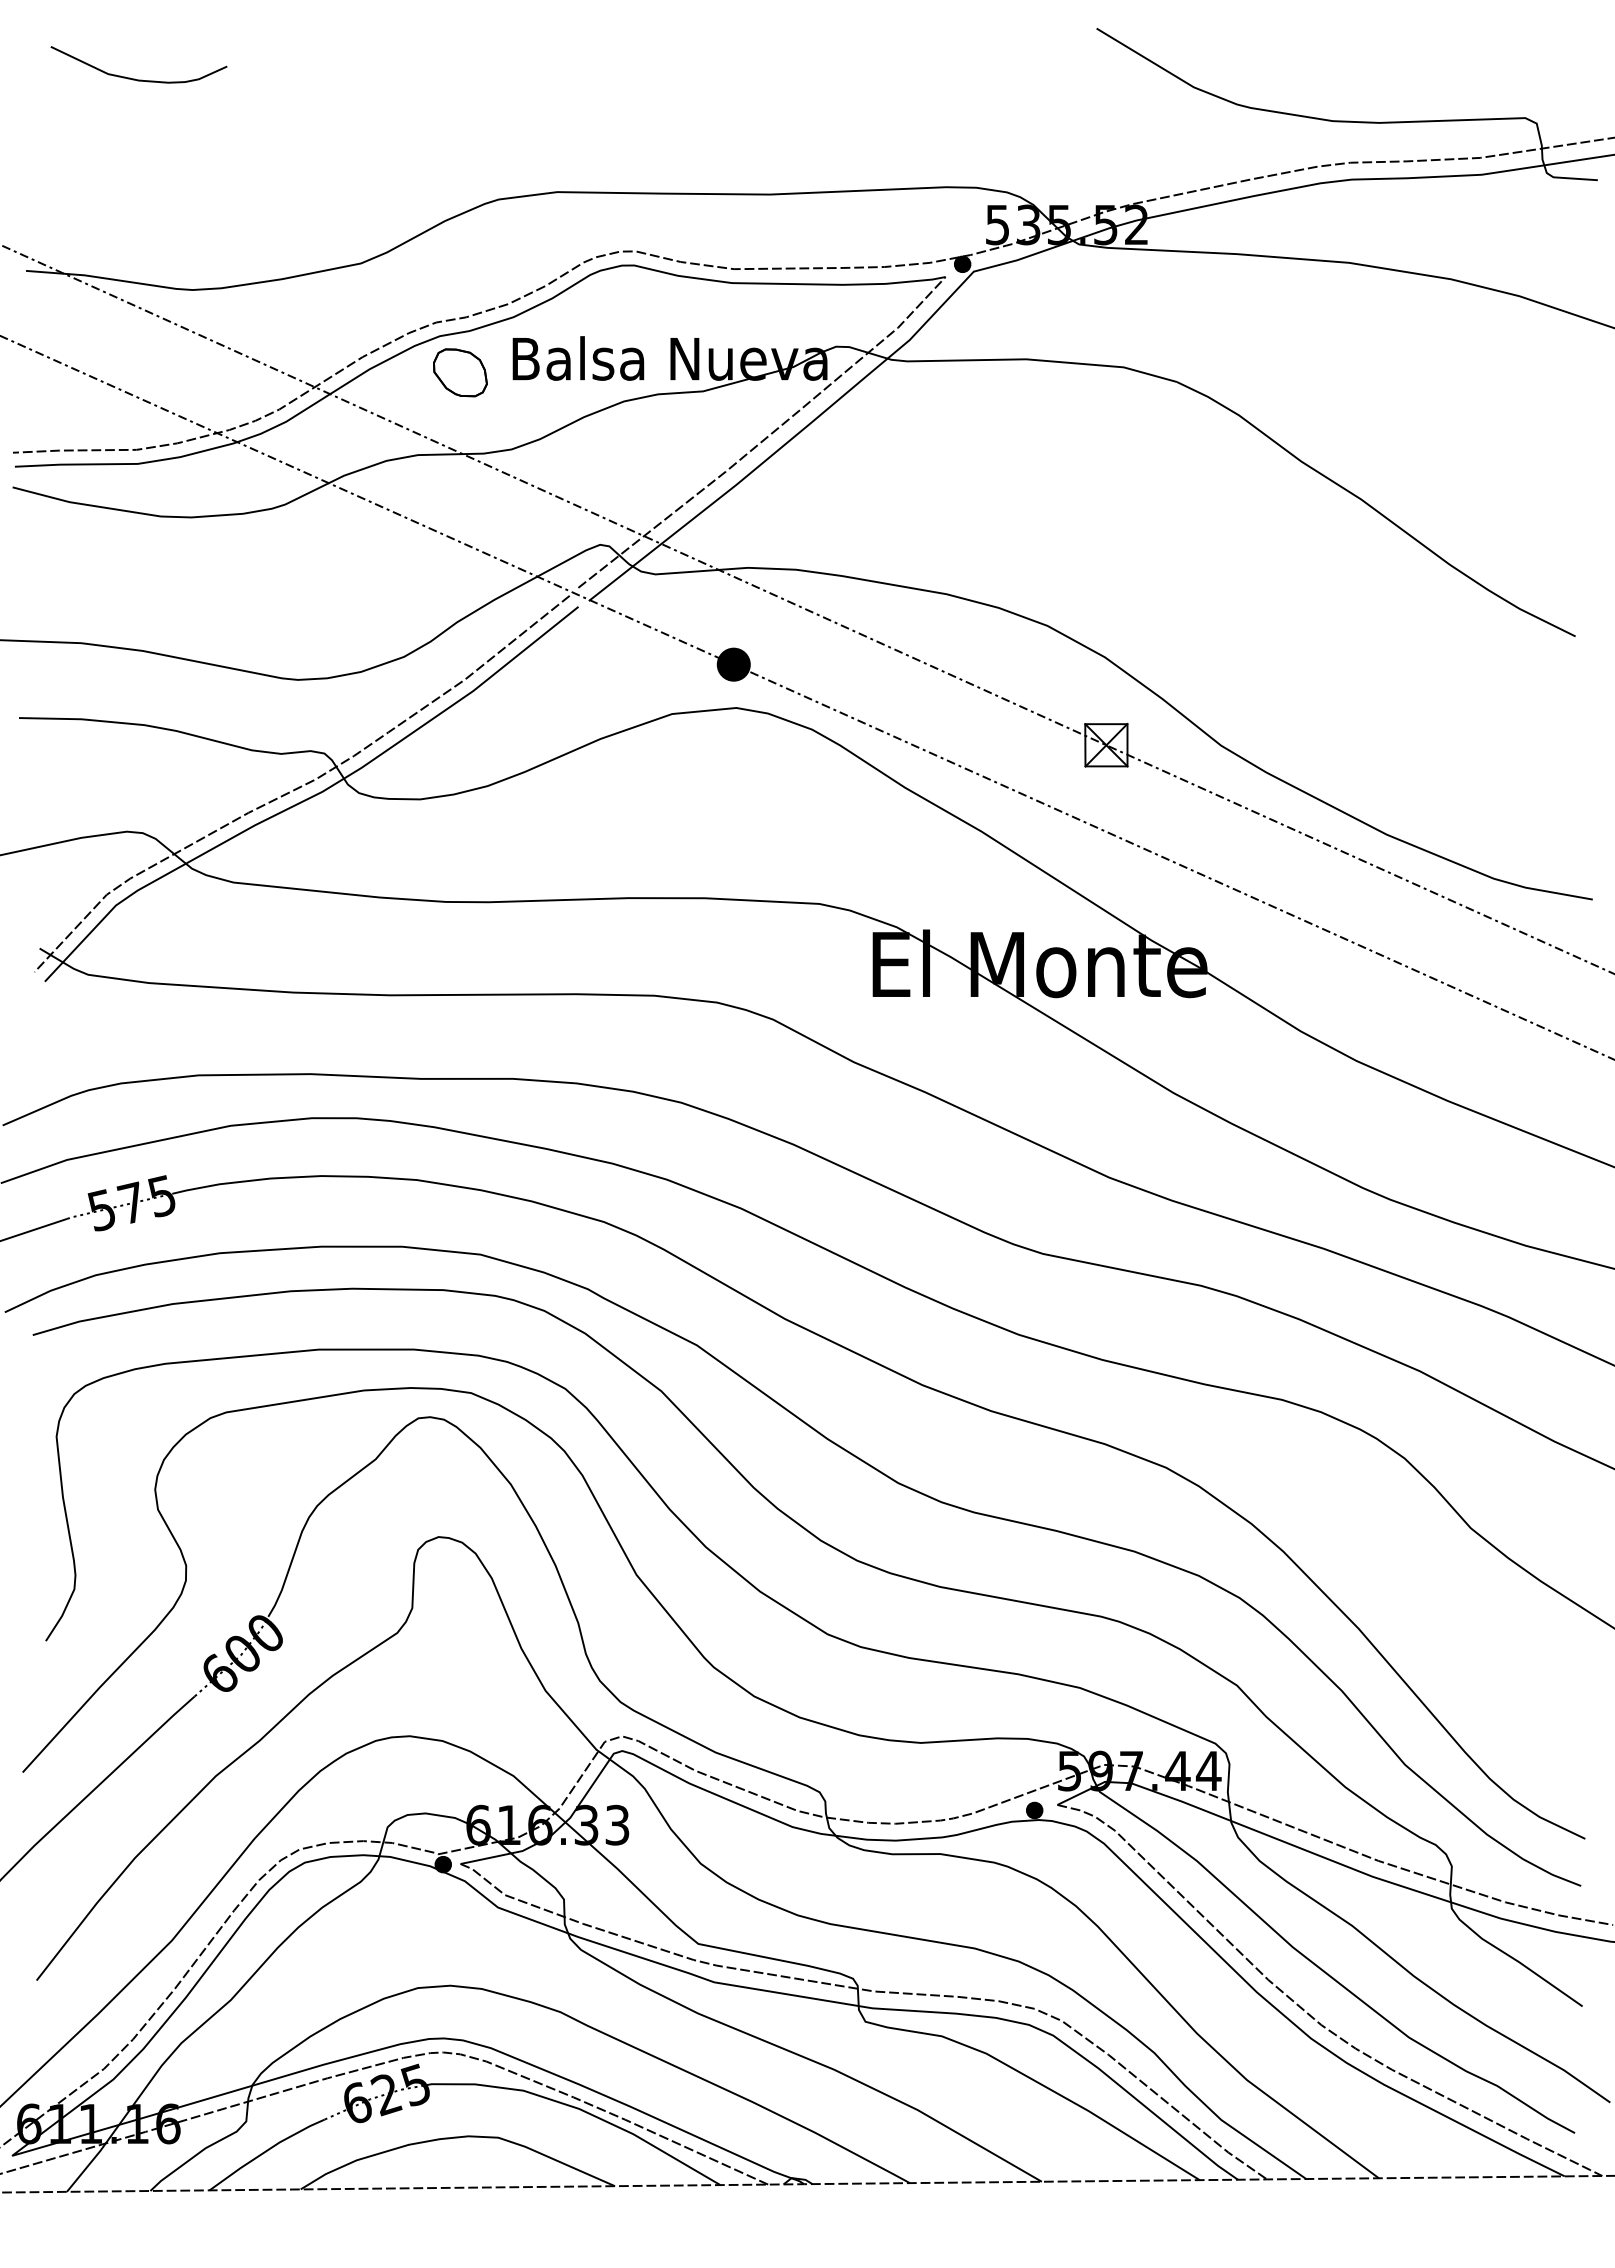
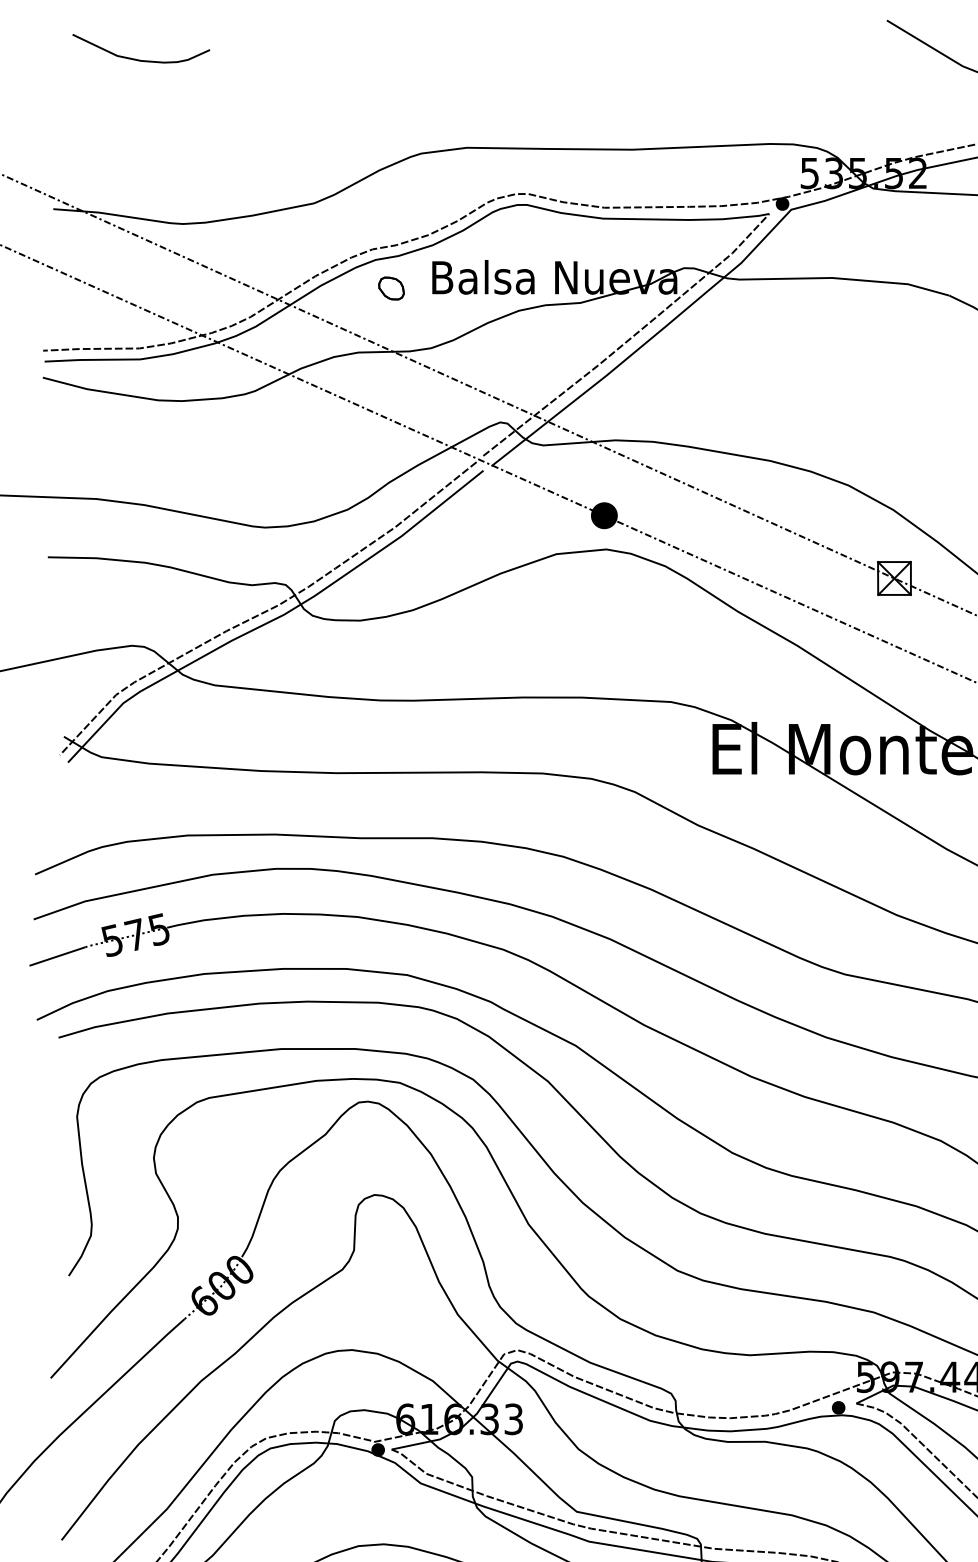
part: (460, 372) -> (391, 288), size x0.6

